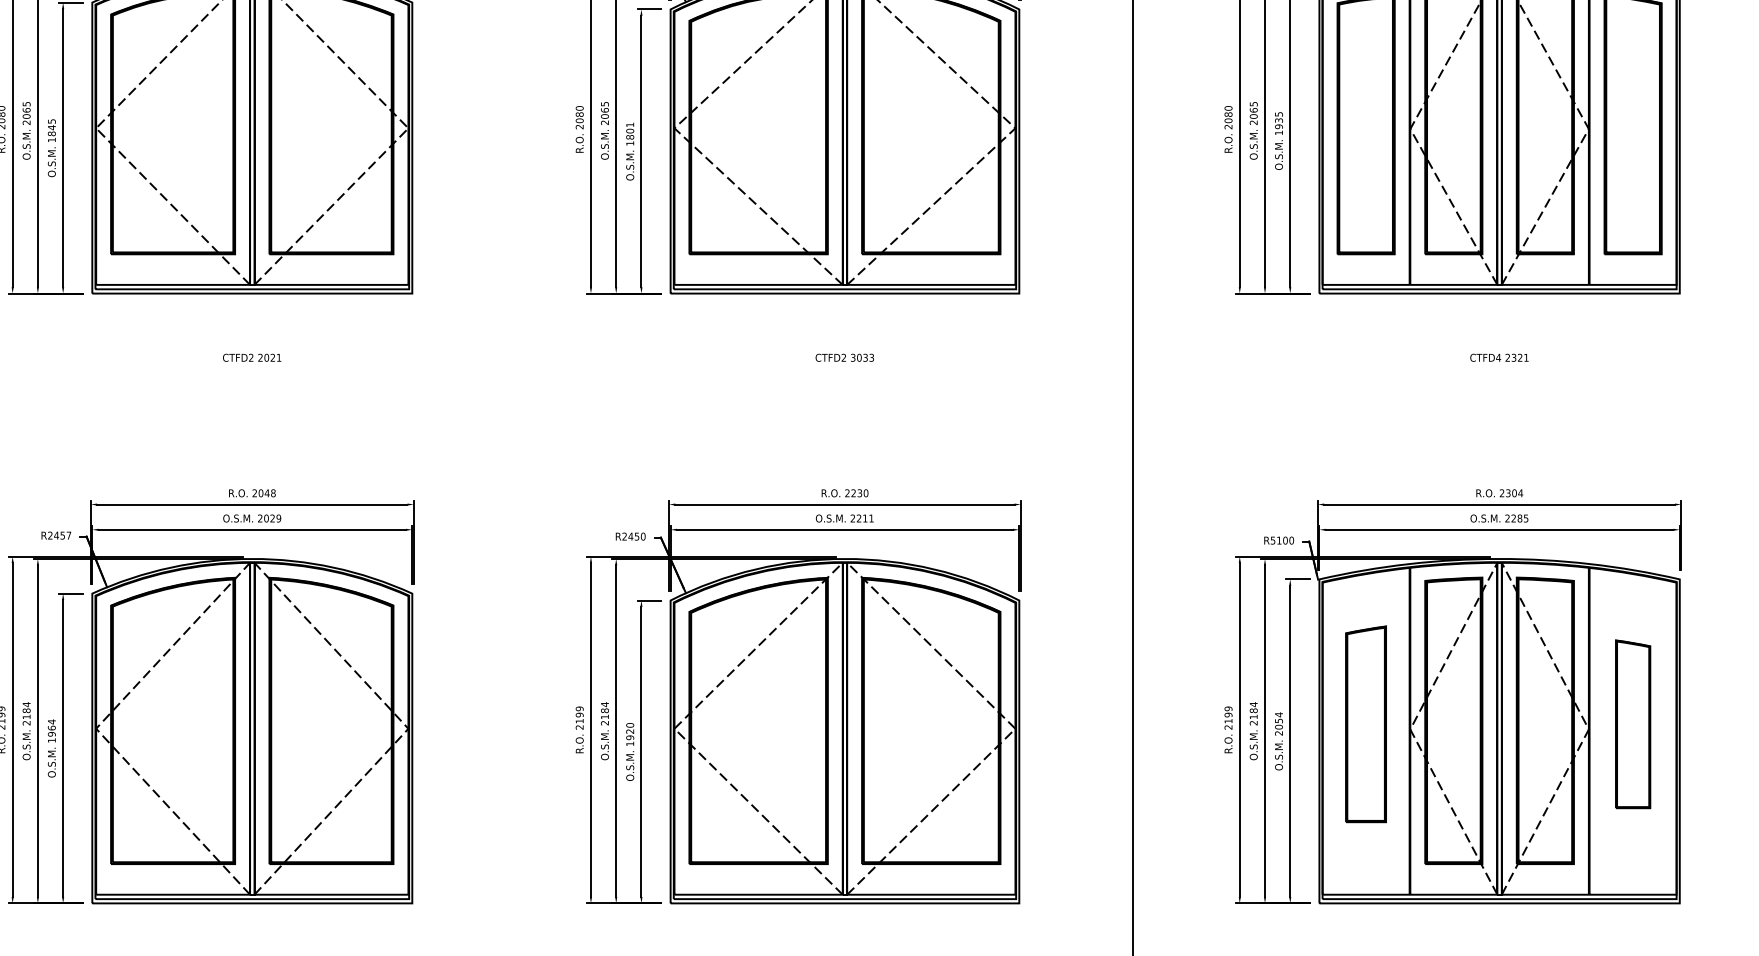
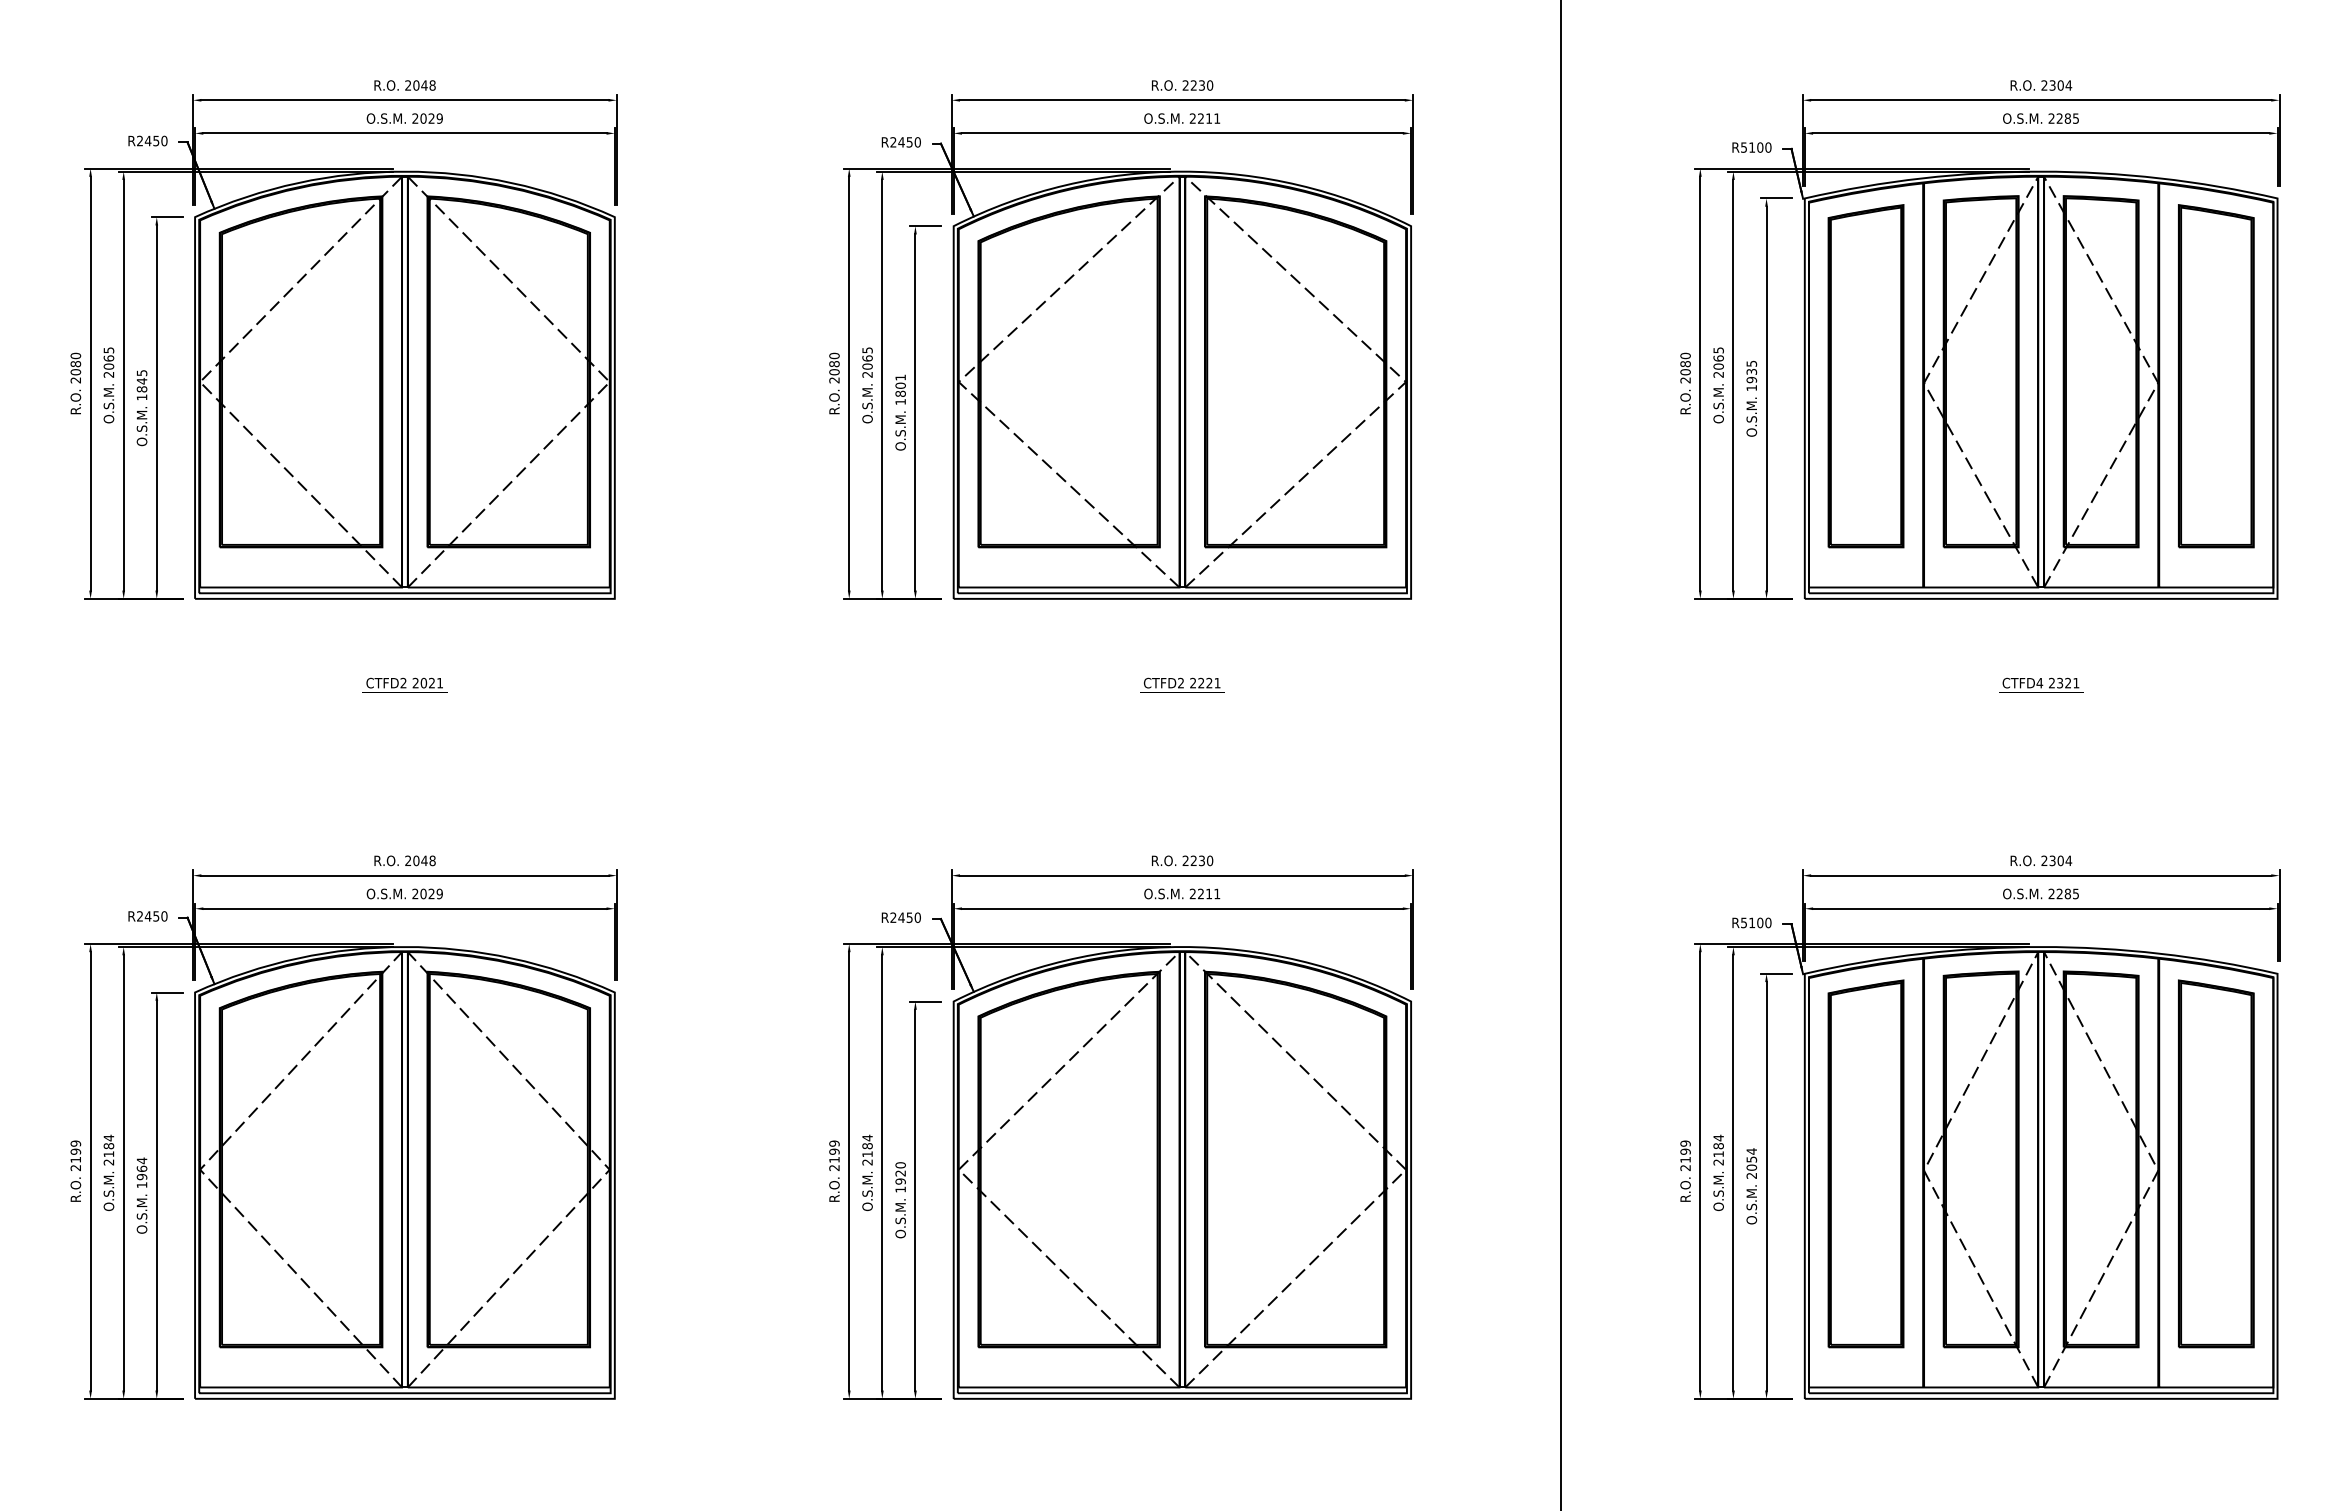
text: (862, 357) -> (1205, 682), 3033 -> 2221
text: (69, 535) -> (164, 916), R2457 -> R2450
part: (1365, 723) -> (1865, 1163), size x1.43
part: (1633, 723) -> (2216, 1163), size x1.67

